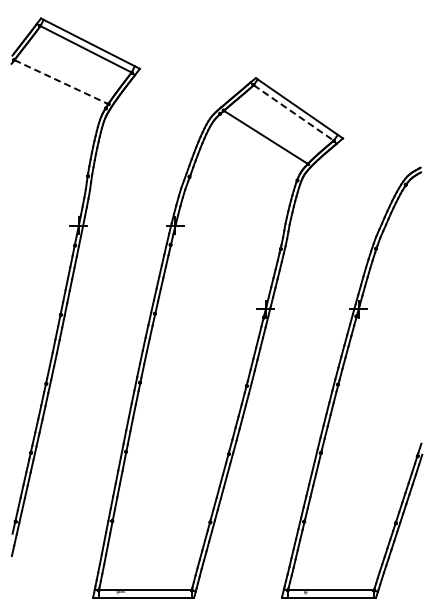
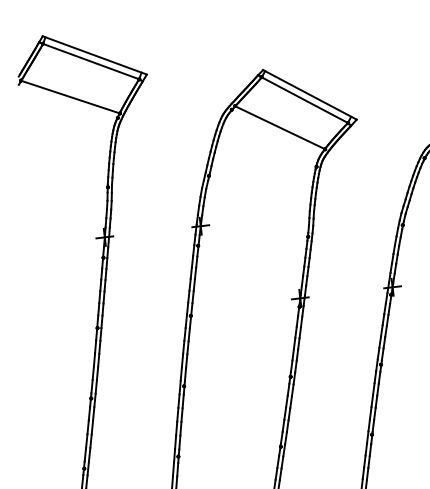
line: (61, 82) -> (70, 97), dashed -> solid
line: (293, 112) -> (304, 99), dashed -> solid

